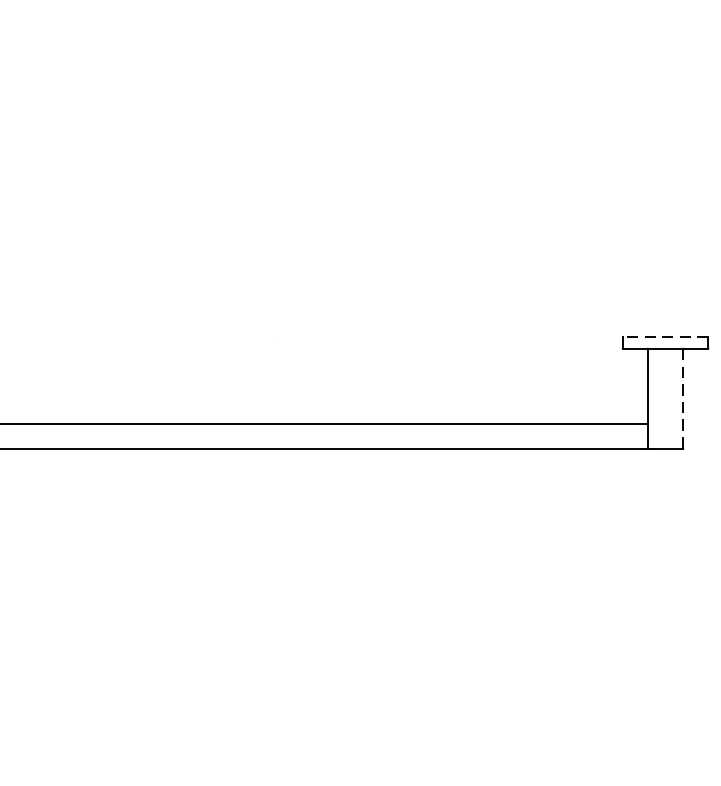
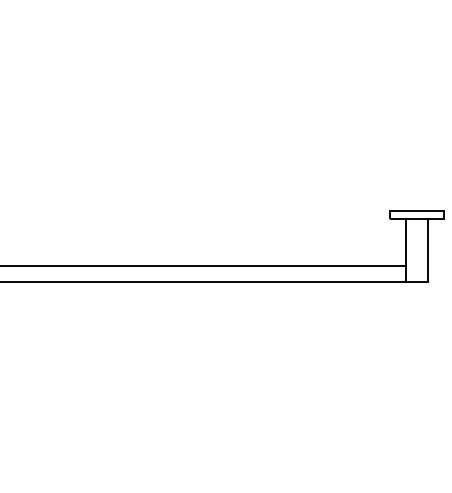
line: (665, 337) -> (417, 211), dashed -> solid
line: (683, 399) -> (428, 250), dashed -> solid

